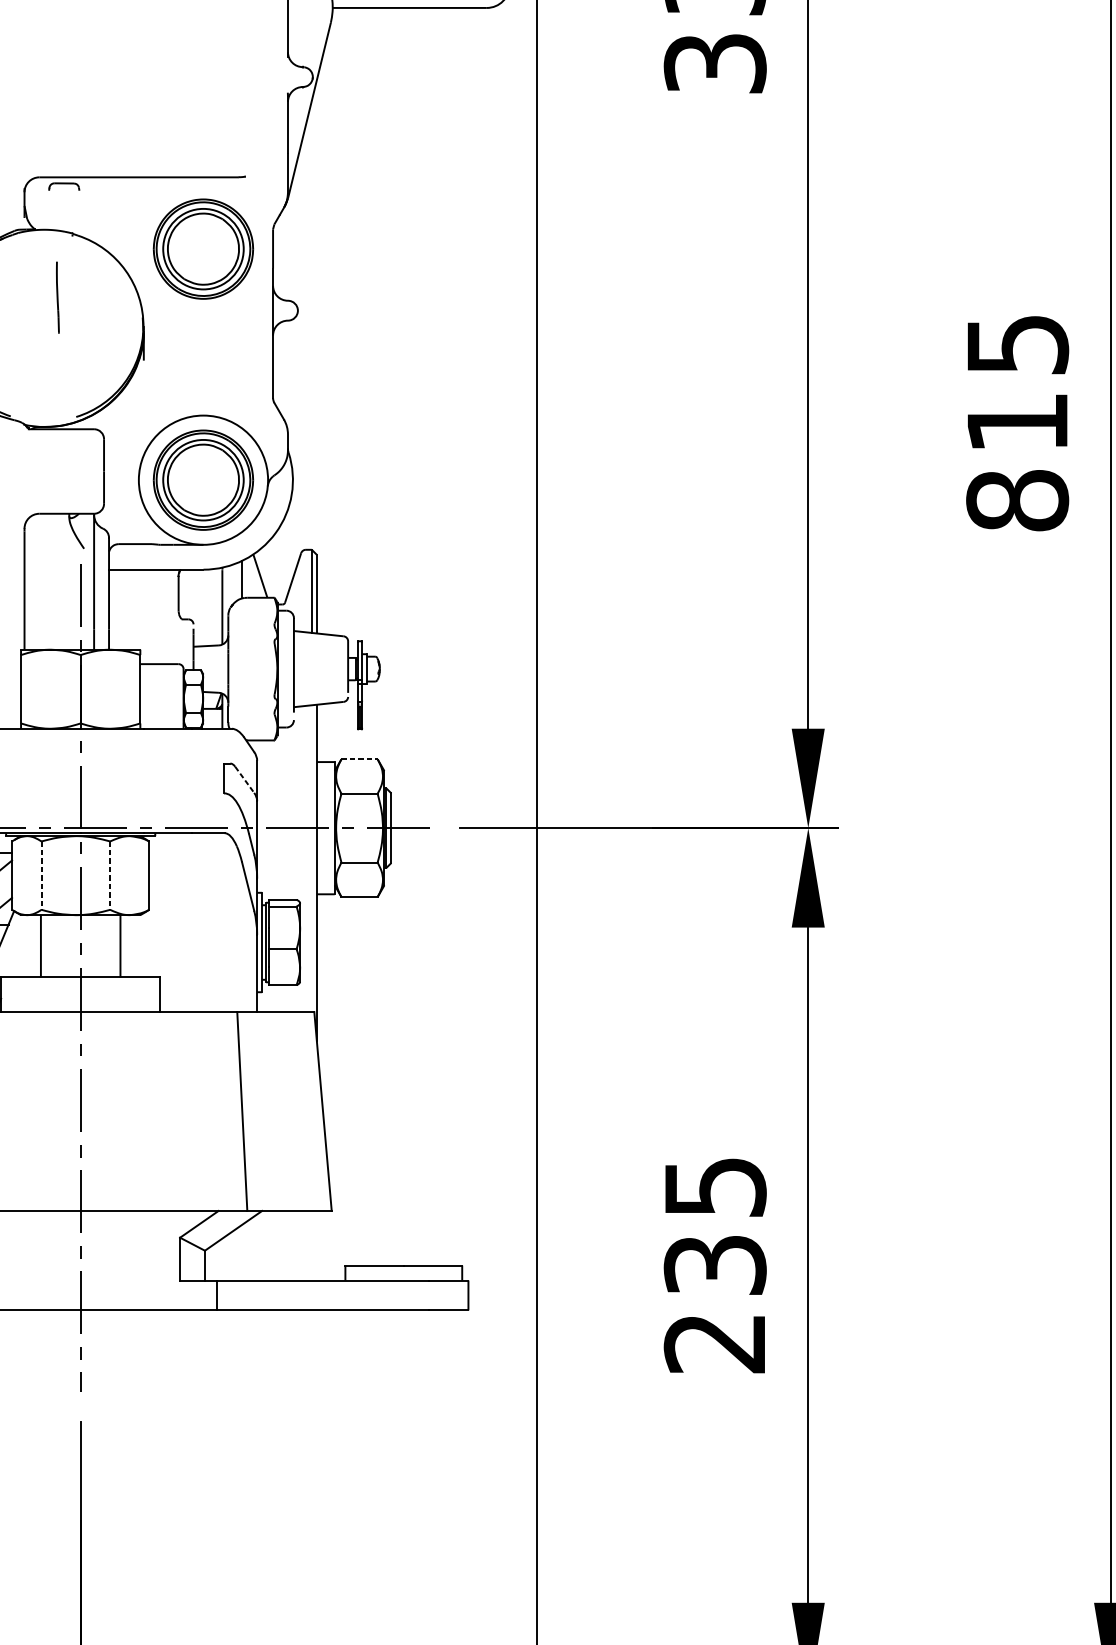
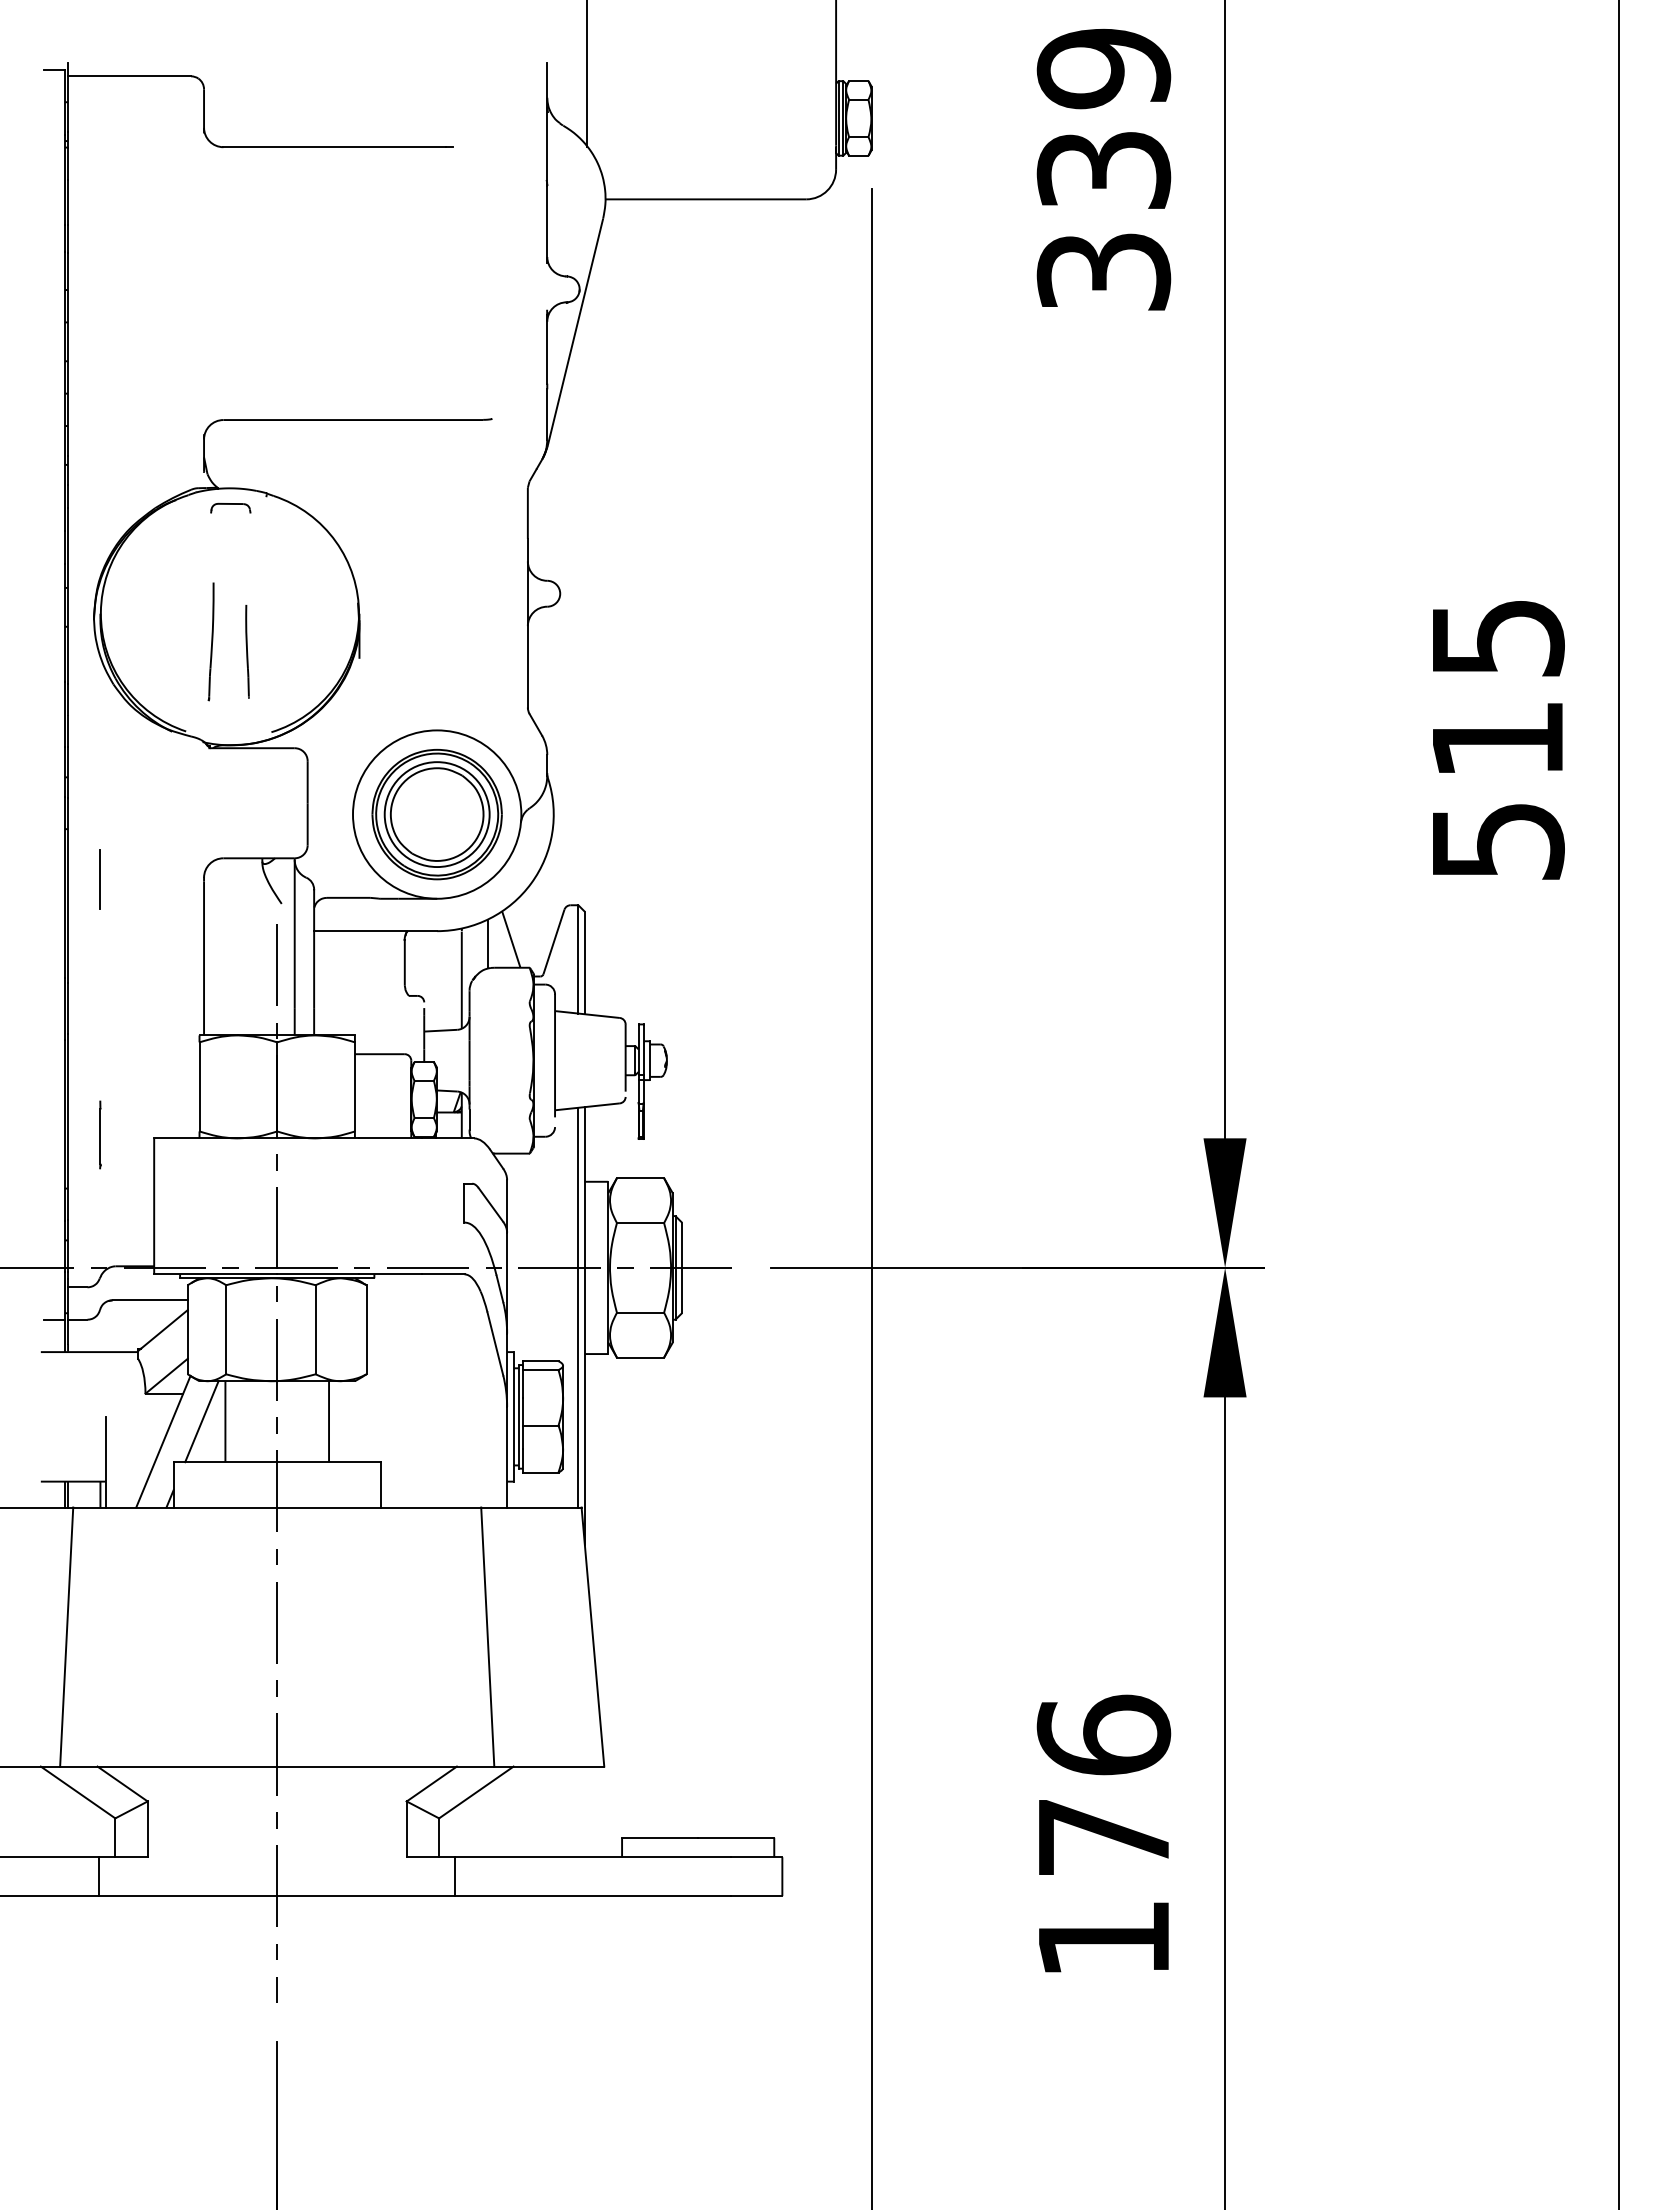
part: (64, 186) -> (230, 507), moved
part: (202, 249) -> (436, 513), removed
line: (57, 297) -> (247, 651), moved
part: (29, 347) -> (210, 641), added
text: (1017, 500) -> (1497, 841), 815 -> 515
line: (359, 759) -> (640, 1178), dashed -> solid
line: (244, 779) -> (490, 1204), dashed -> solid
line: (311, 858) -> (578, 1307), added
line: (41, 875) -> (226, 1329), dashed -> solid
line: (110, 875) -> (315, 1329), dashed -> solid
line: (22, 946) -> (201, 1421), added
text: (714, 1263) -> (1103, 1835), 235 -> 176

